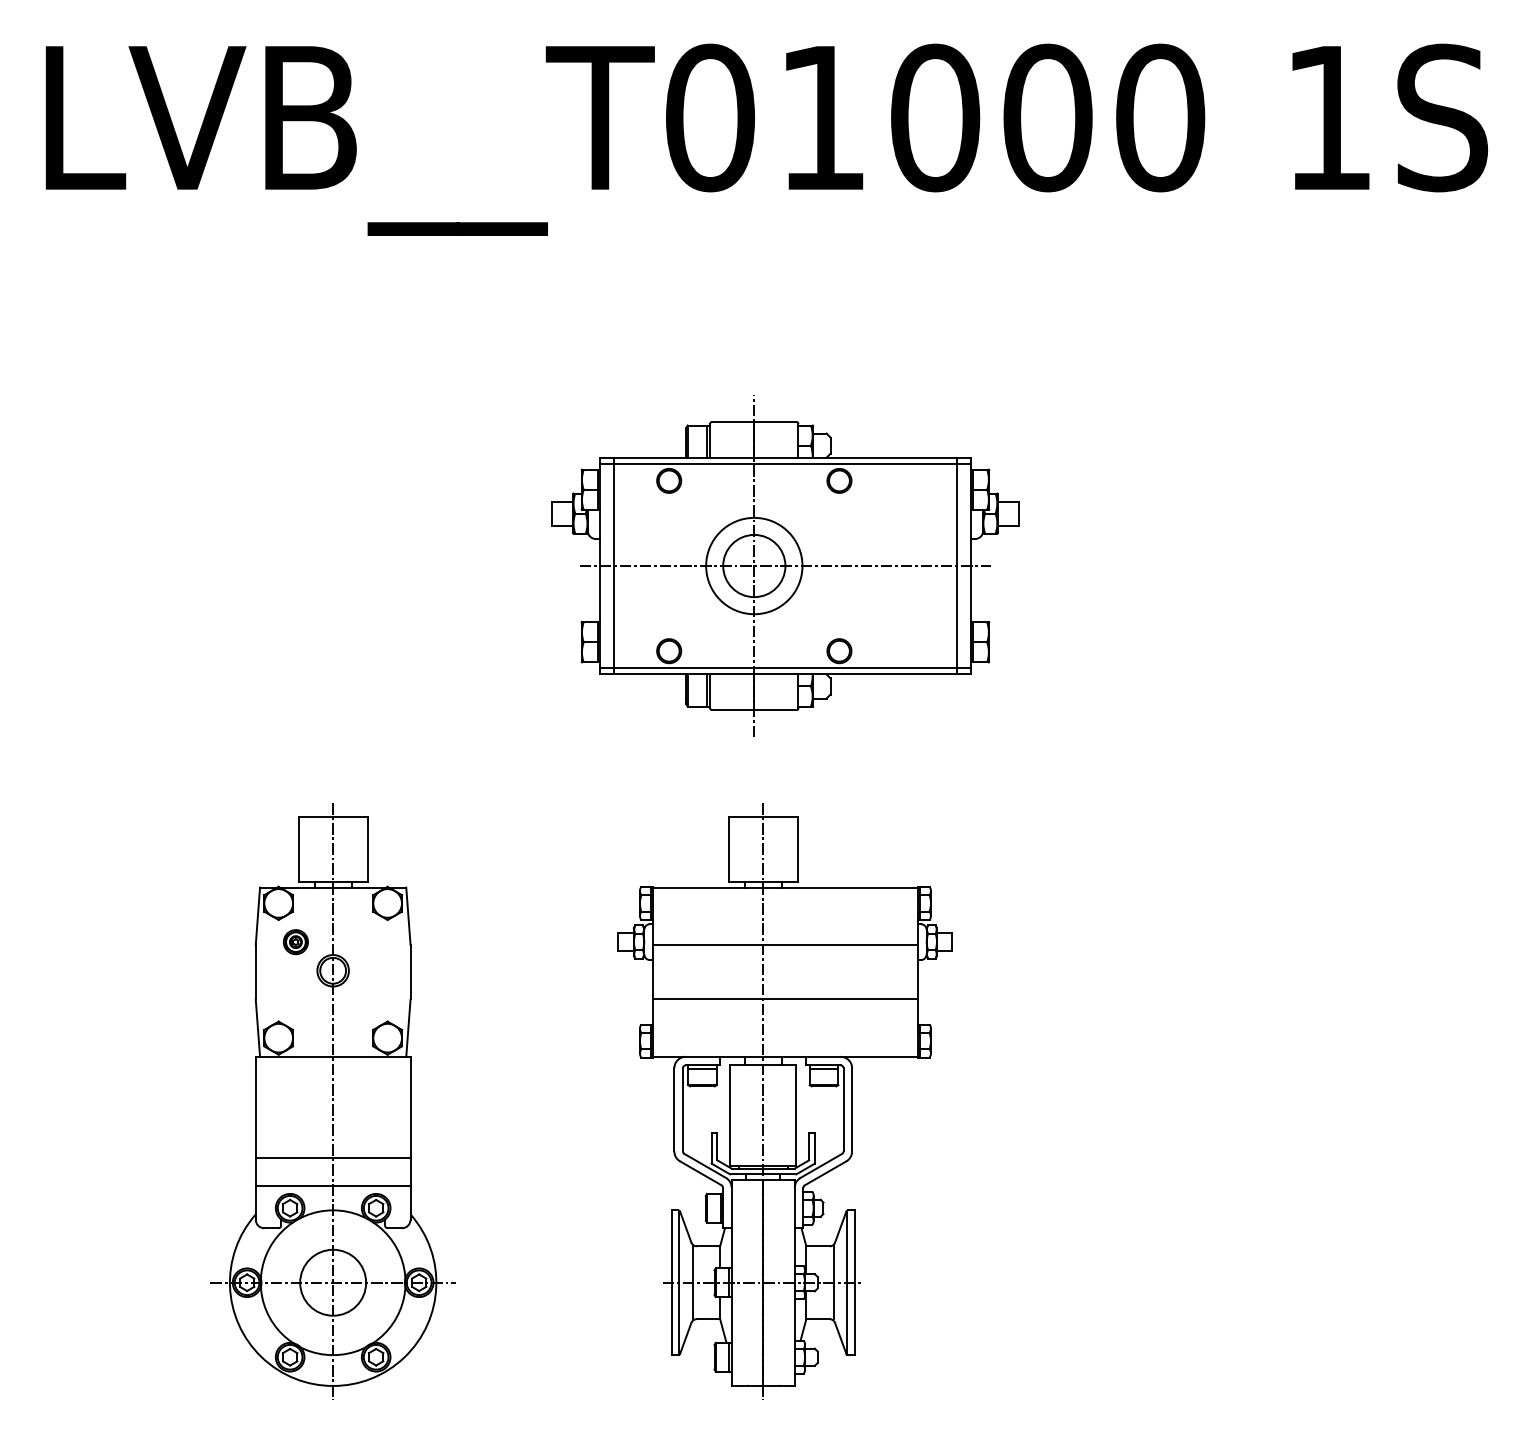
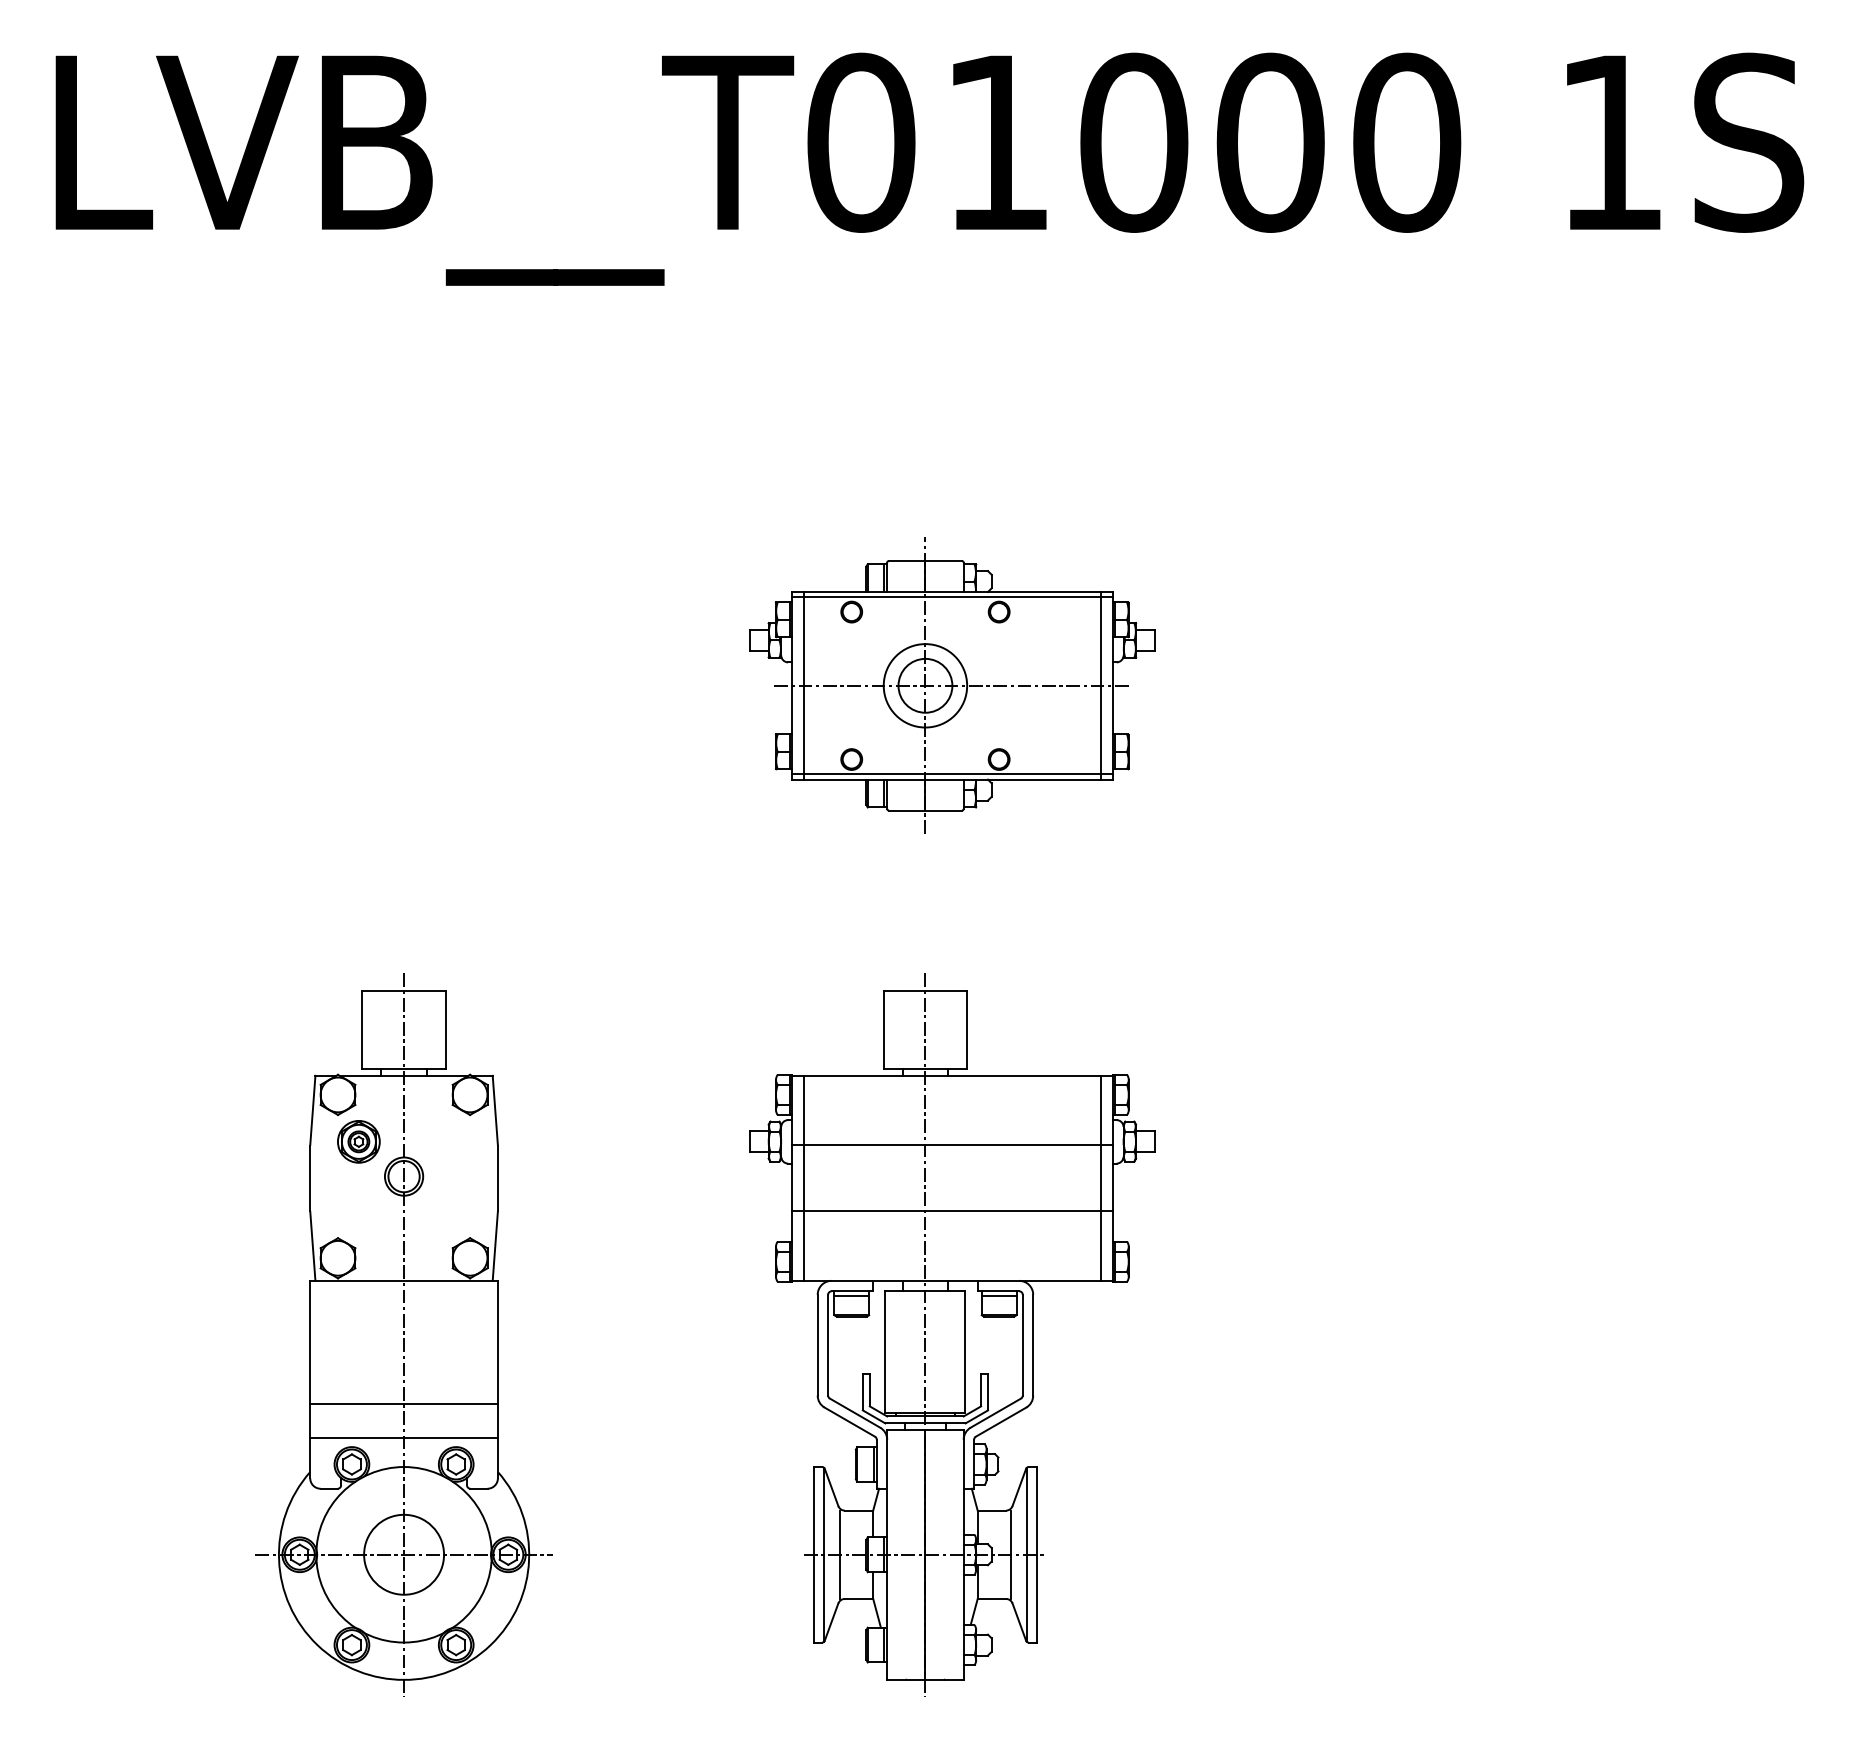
part: (785, 565) -> (952, 685), size x0.71
part: (295, 941) -> (358, 1141), size x1.43
line: (662, 971) -> (803, 1177), added
line: (907, 971) -> (1100, 1177), added

